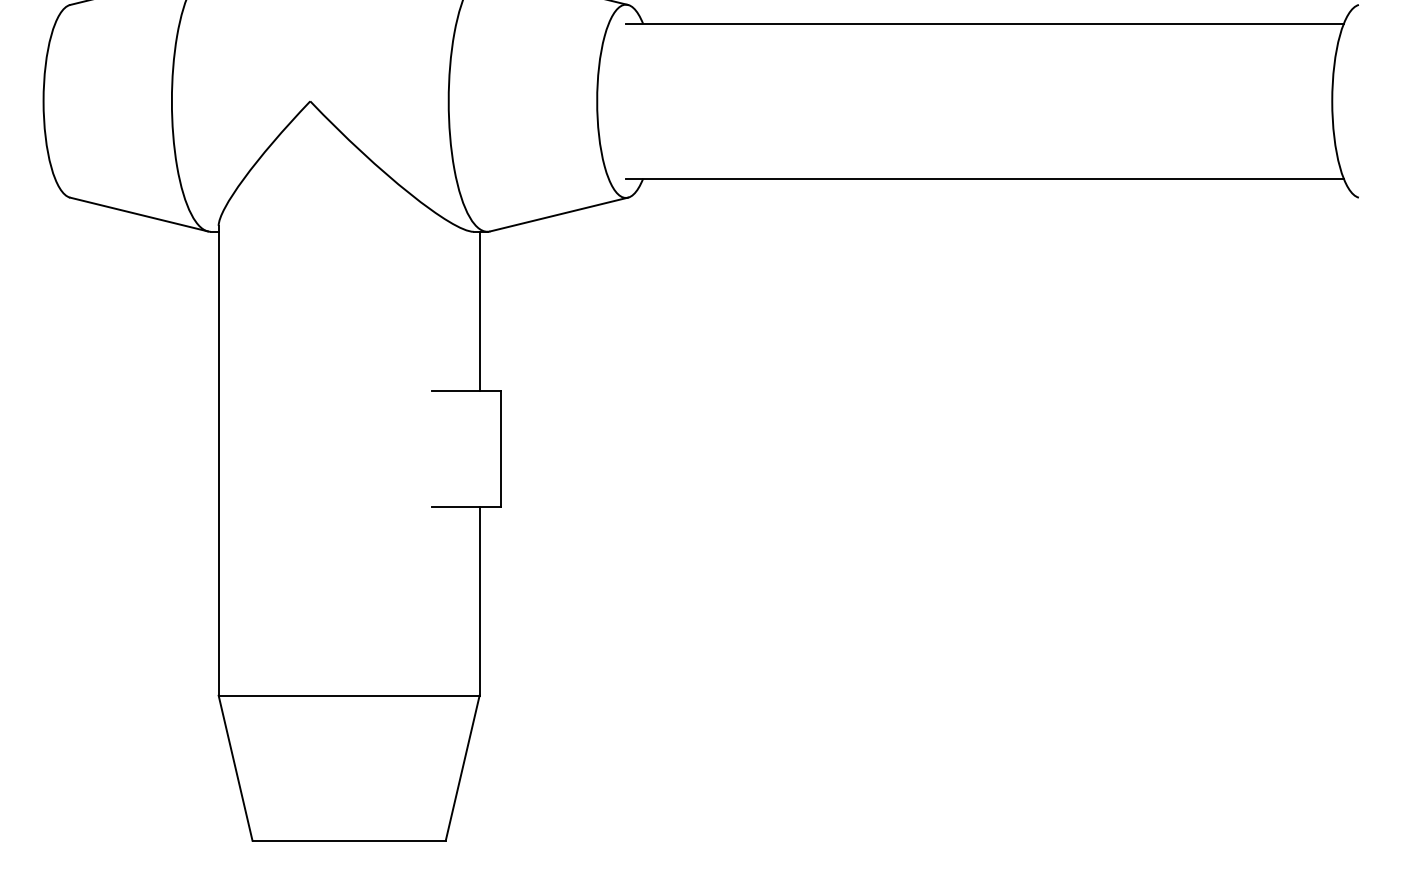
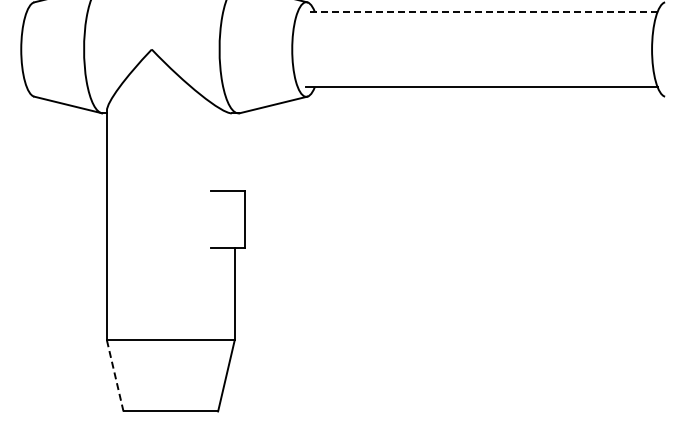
line: (985, 23) -> (482, 11), solid -> dashed
line: (479, 311) -> (234, 152), removed
line: (236, 767) -> (115, 375), solid -> dashed

